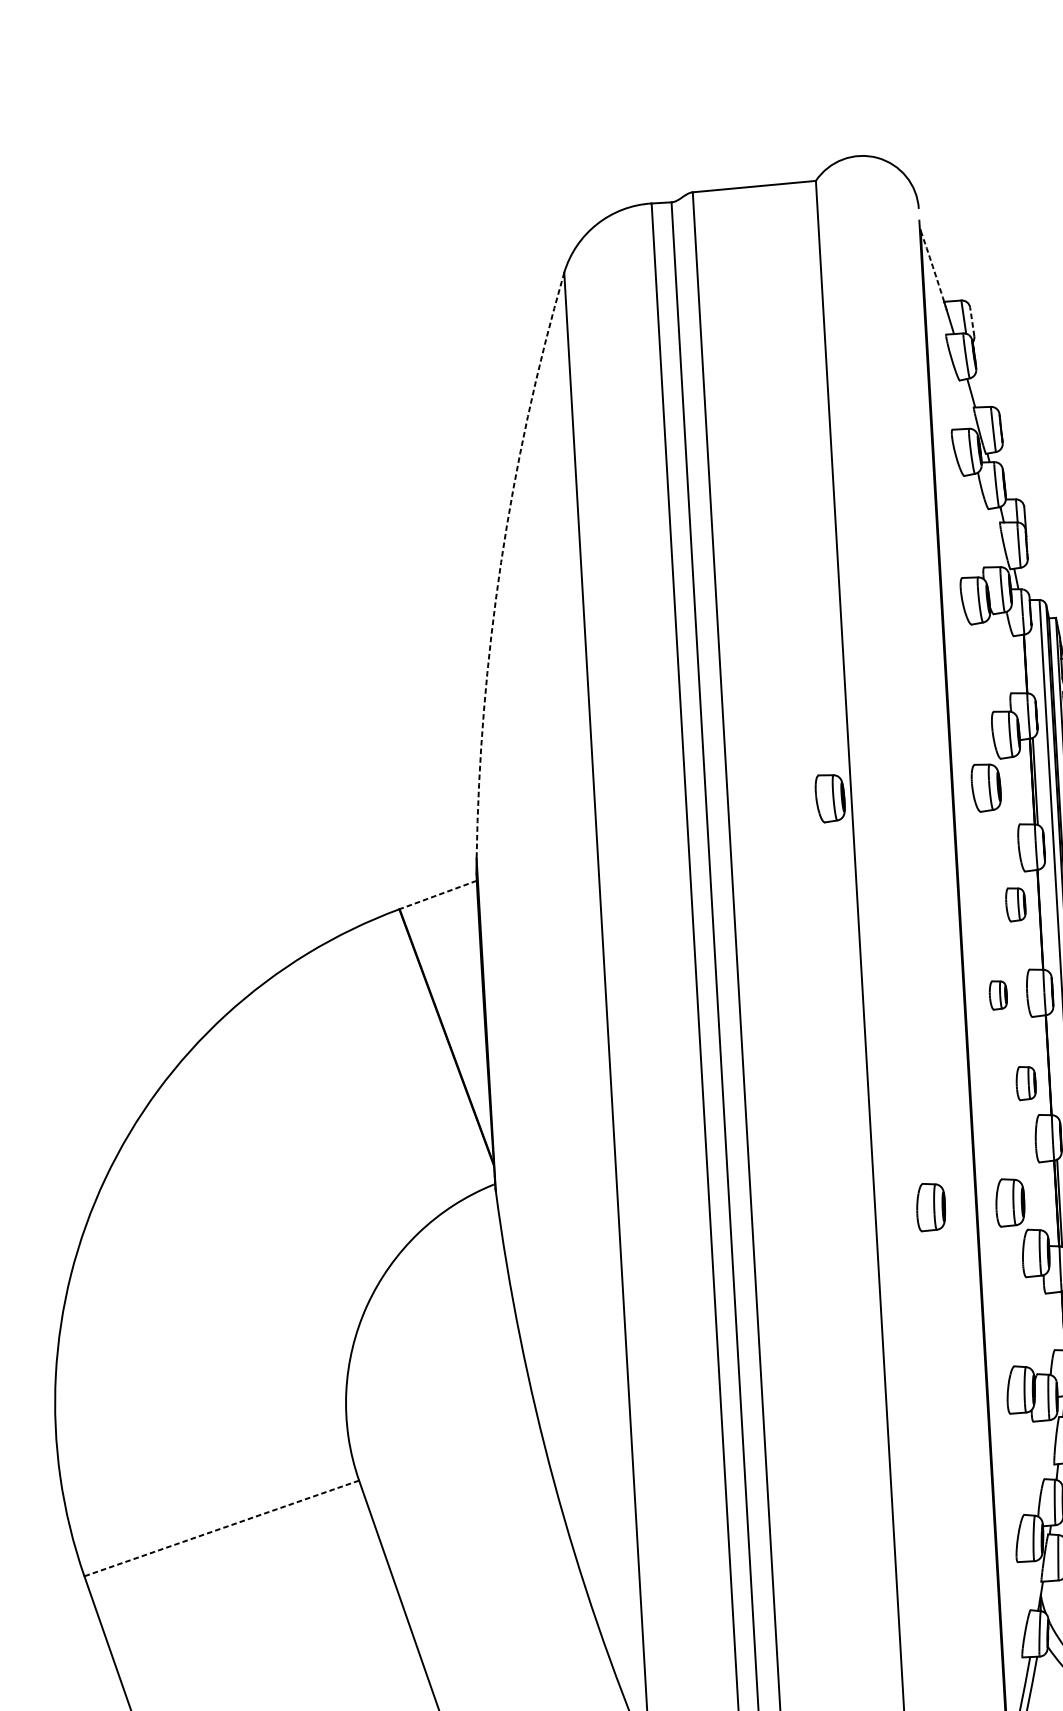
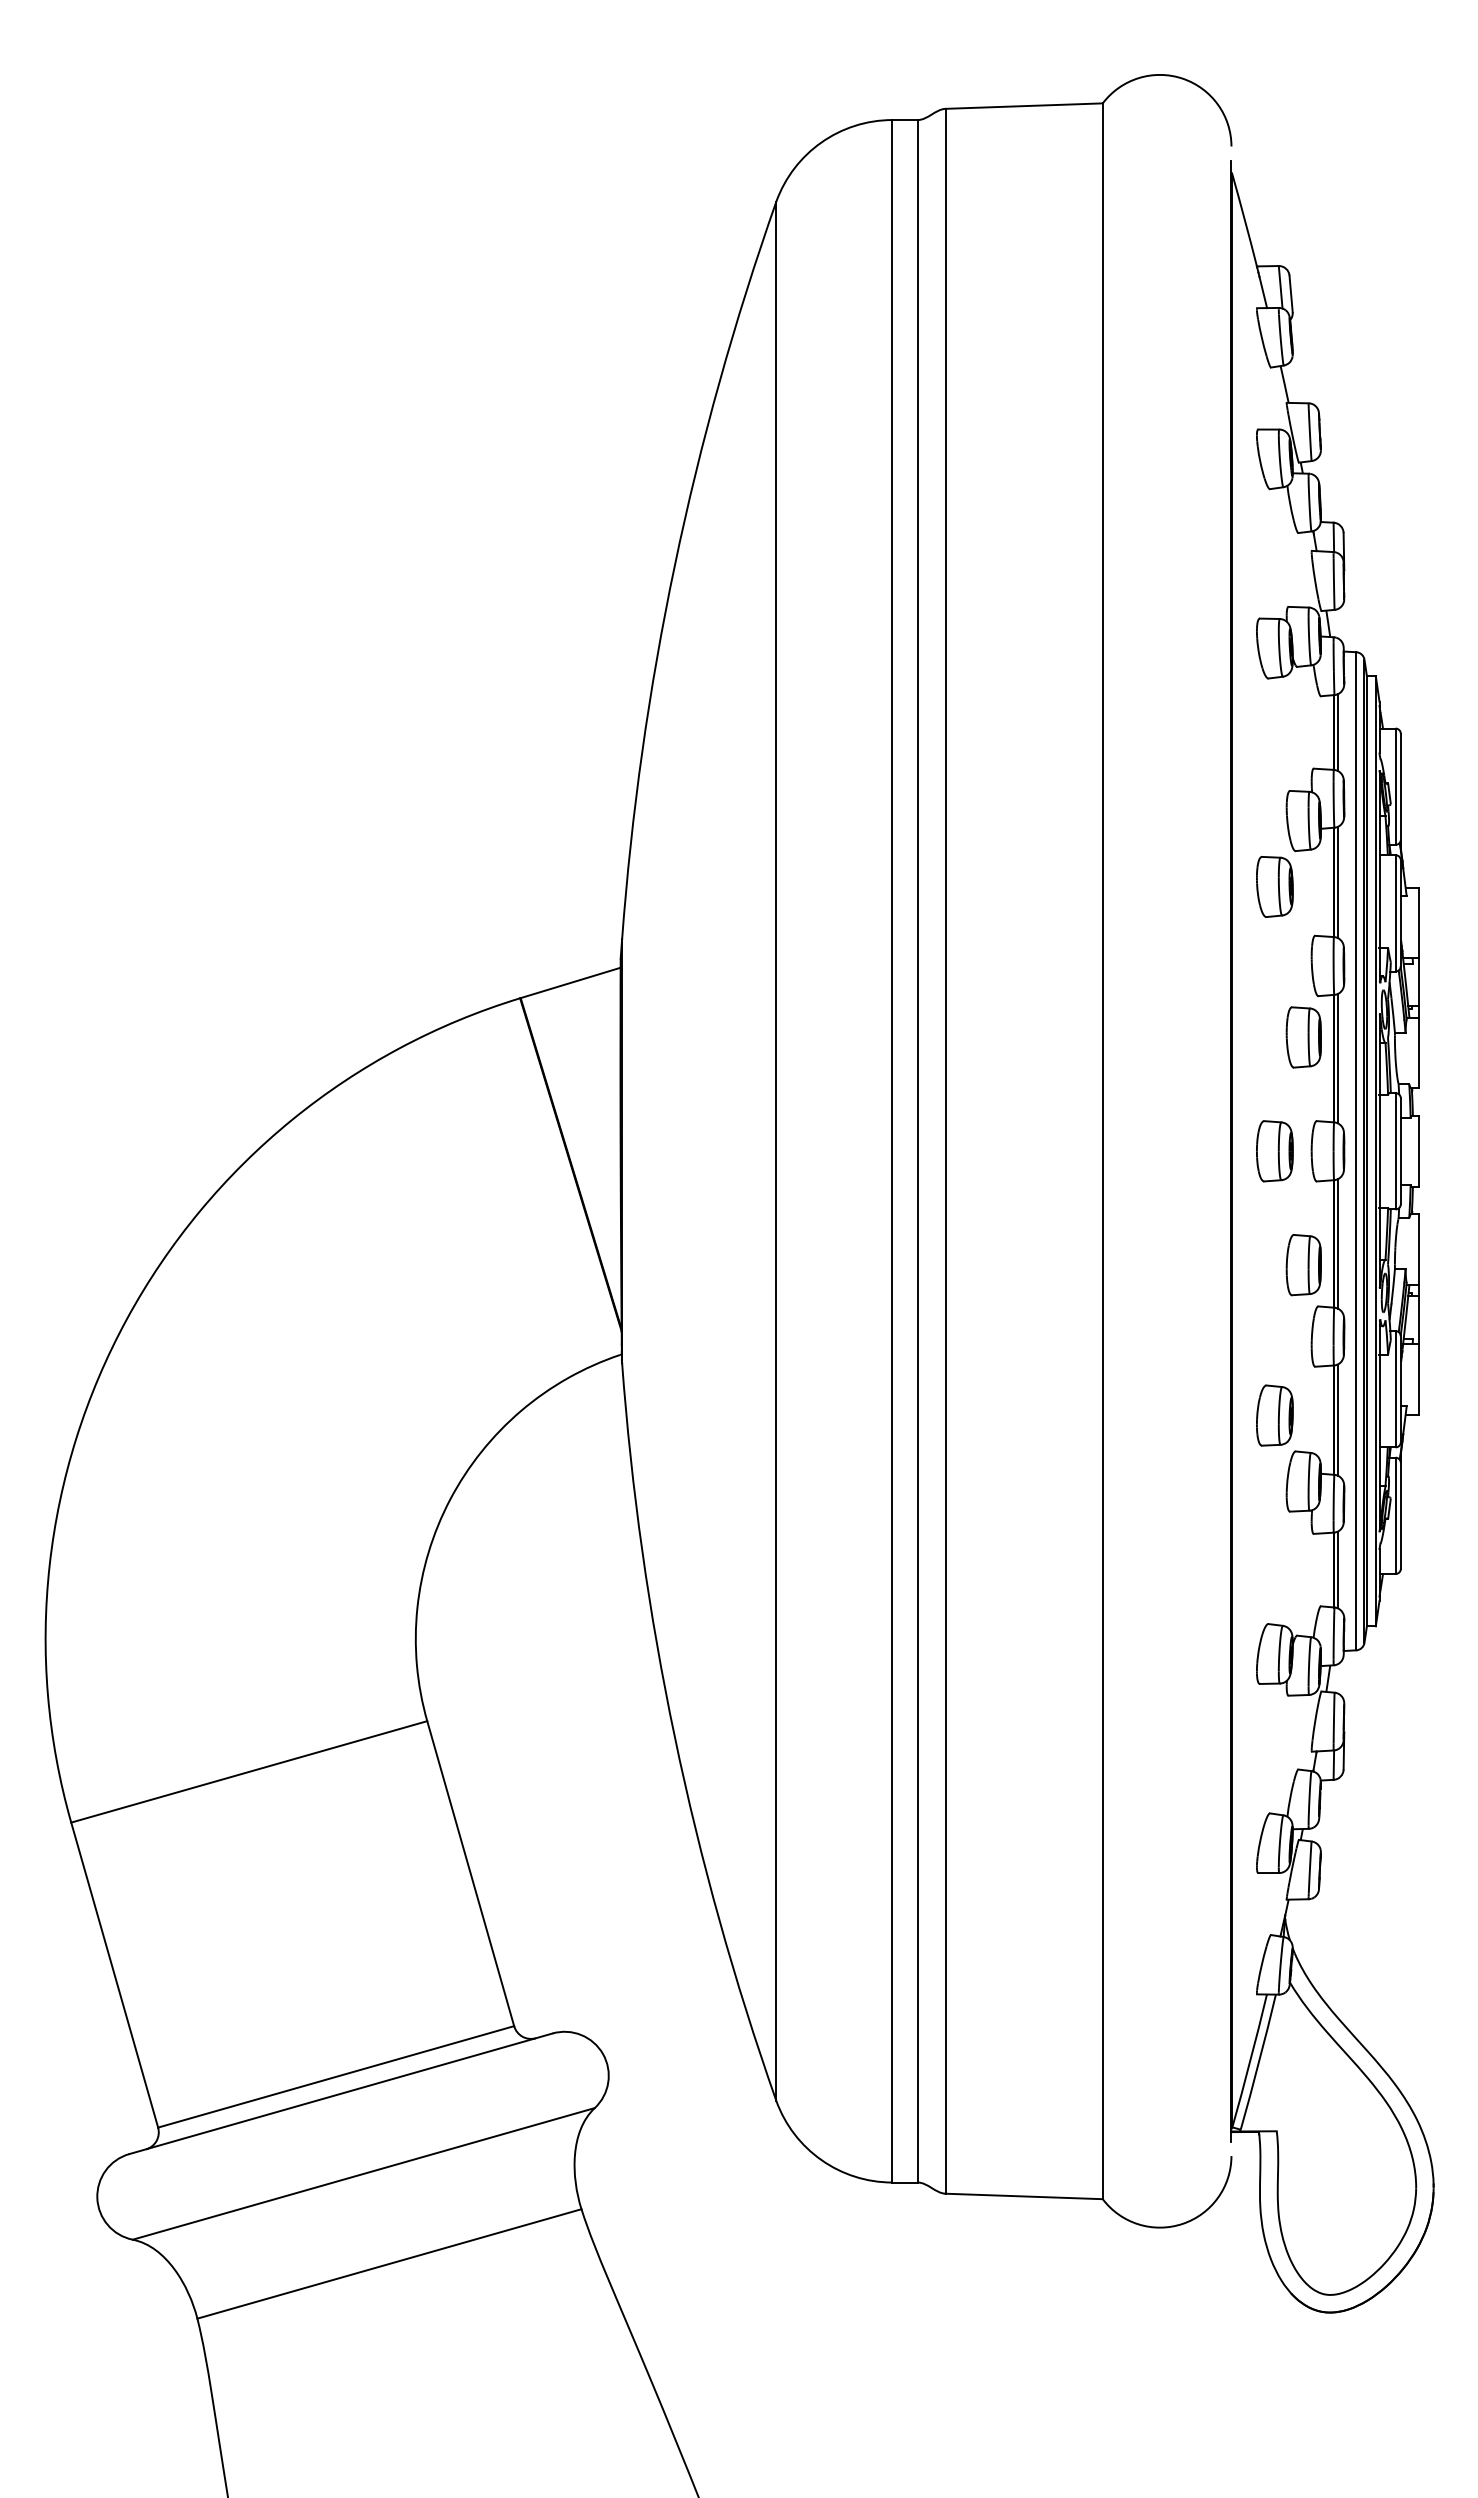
arc: (932, 266) -> (1244, 220), dashed -> solid
line: (972, 321) -> (1291, 293), dashed -> solid
arc: (500, 562) -> (674, 565), dashed -> solid
line: (1028, 663) -> (1337, 732), added
part: (830, 798) -> (1075, 888), removed
line: (438, 895) -> (570, 983), dashed -> solid
part: (1015, 904) -> (1303, 1037), size x1.43
line: (1043, 919) -> (1337, 1058), added
part: (998, 995) -> (1274, 1151), size x1.67
line: (1051, 1064) -> (1337, 1243), added
part: (1025, 1083) -> (1303, 1265), size x1.43
part: (930, 1207) -> (1173, 1415), removed
line: (221, 1528) -> (248, 1772), dashed -> solid

